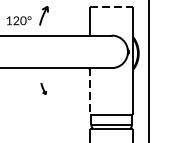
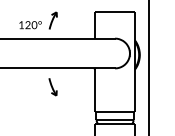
line: (112, 6) -> (115, 12), dashed -> solid
part: (43, 89) -> (52, 87), size x1.67
line: (90, 92) -> (95, 90), dashed -> solid

